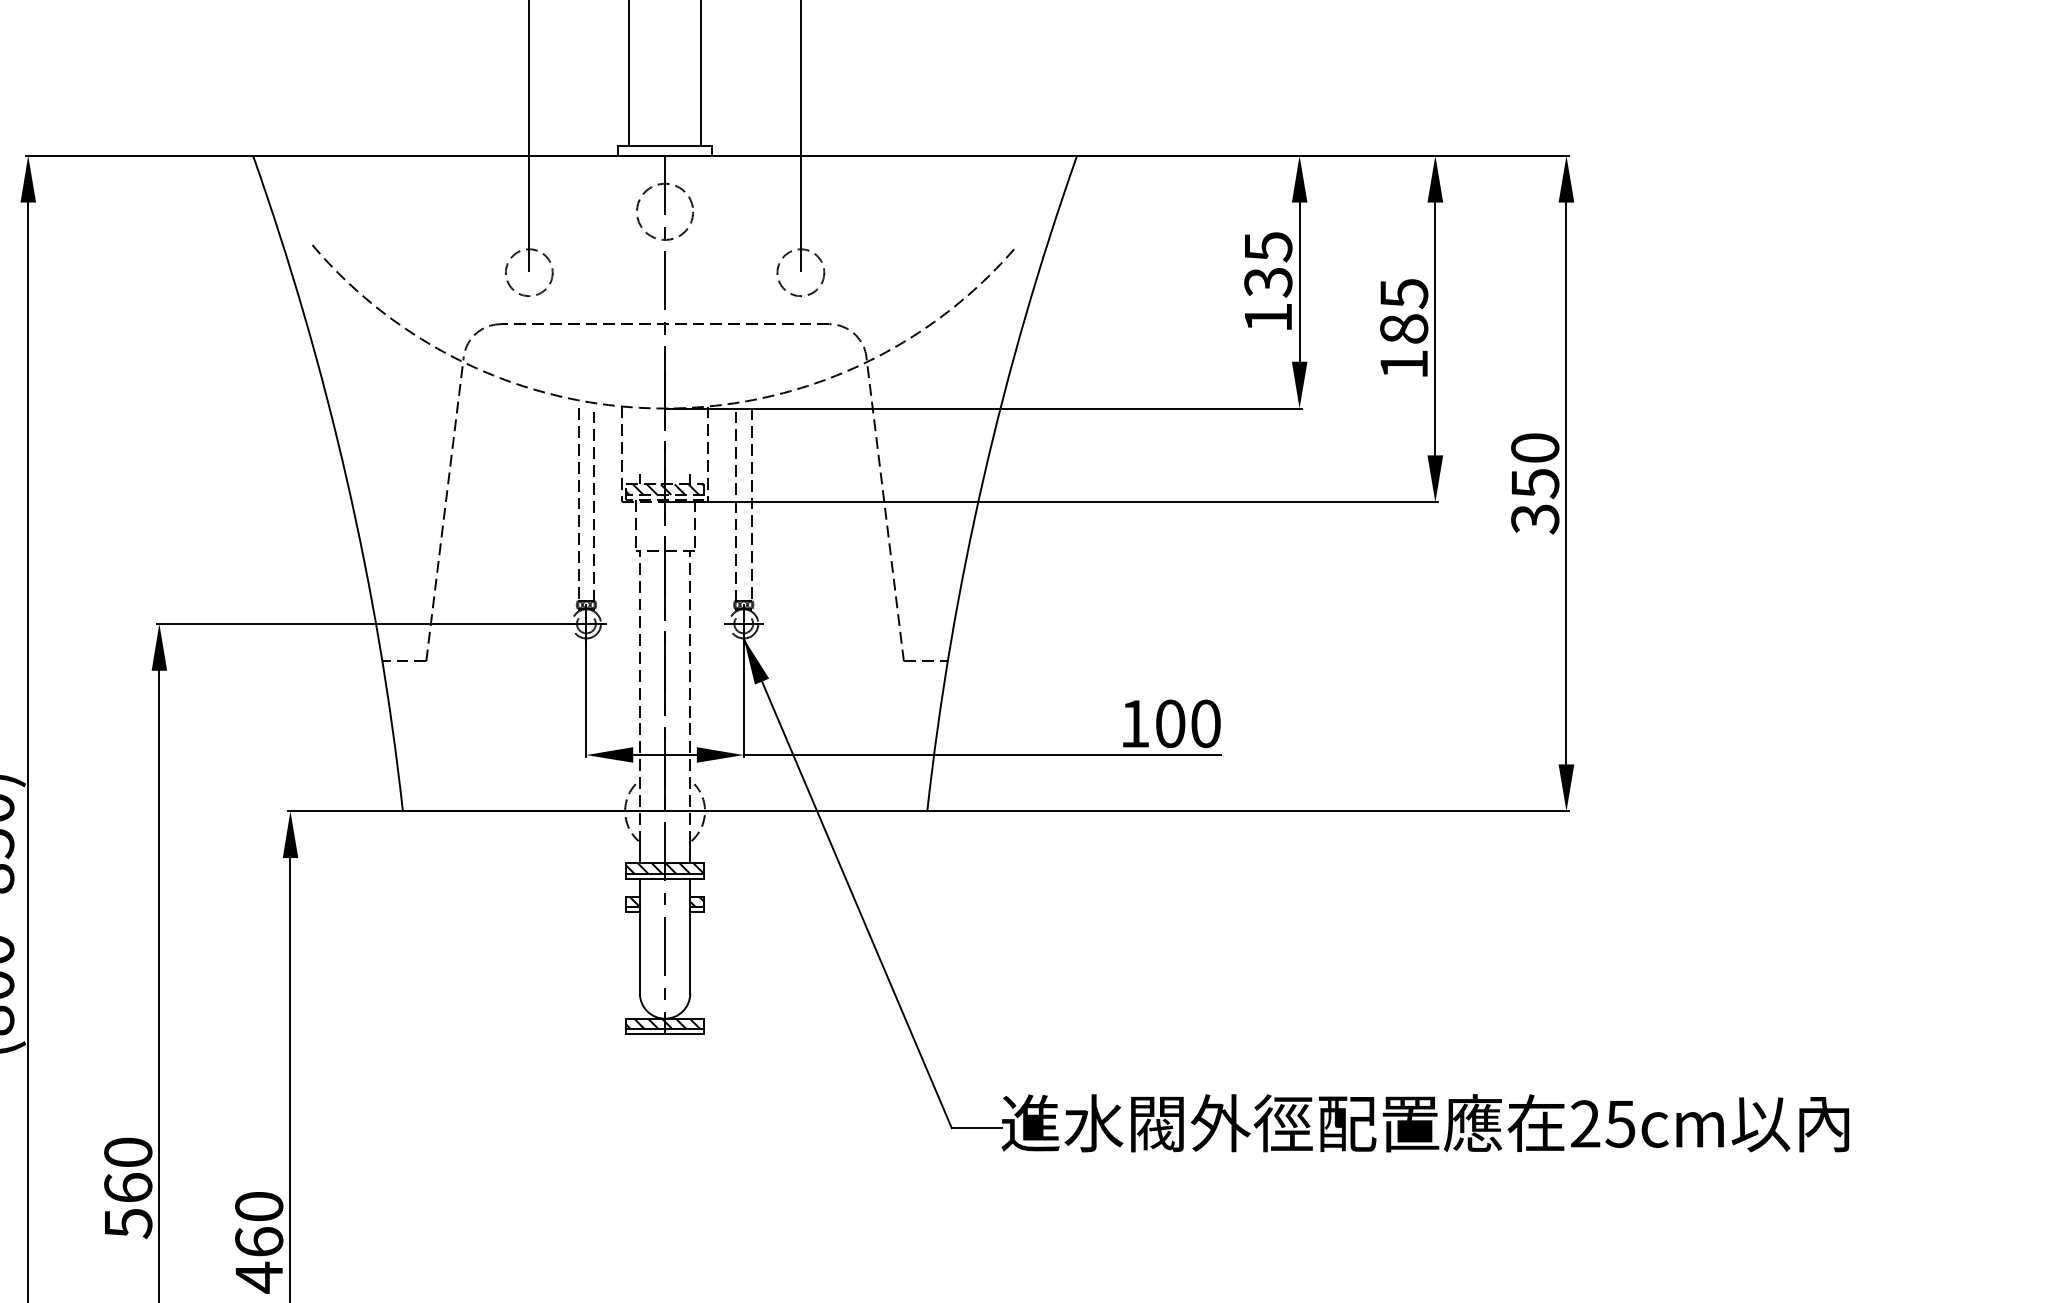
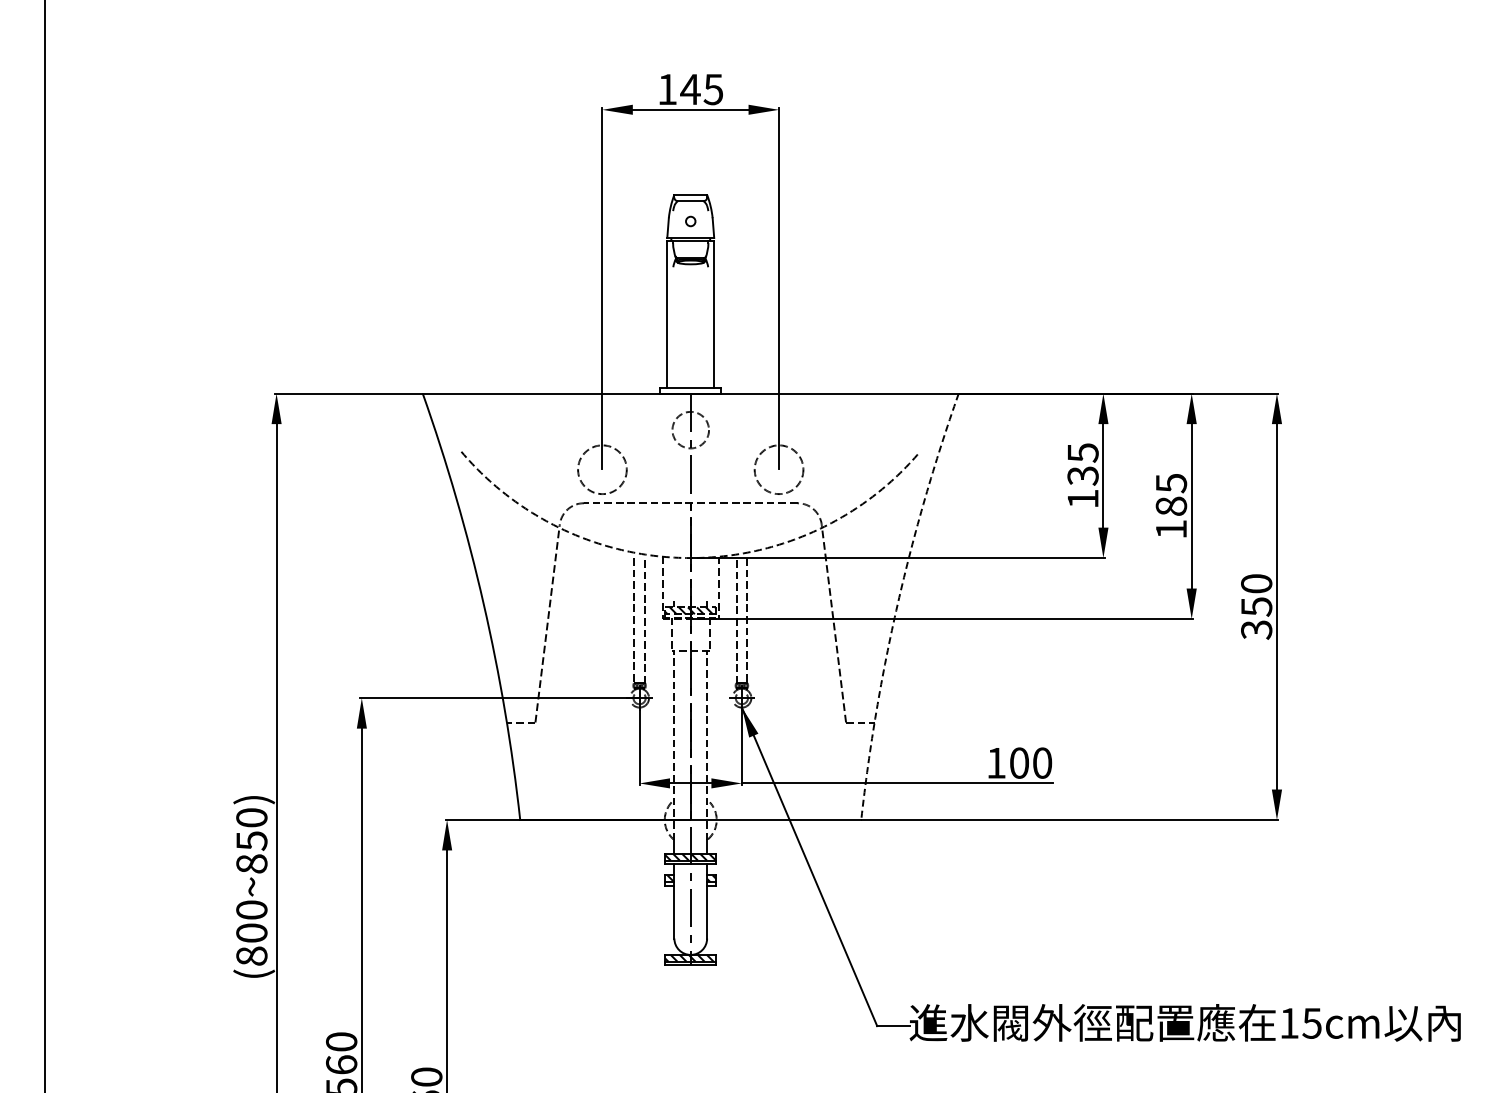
circle: (529, 272) -> (602, 469), size x1.6
circle: (800, 272) -> (778, 469), size x1.6
arc: (982, 478) -> (897, 603), solid -> dashed
text: (1585, 1122) -> (1289, 1022), 25cm -> 15cm

